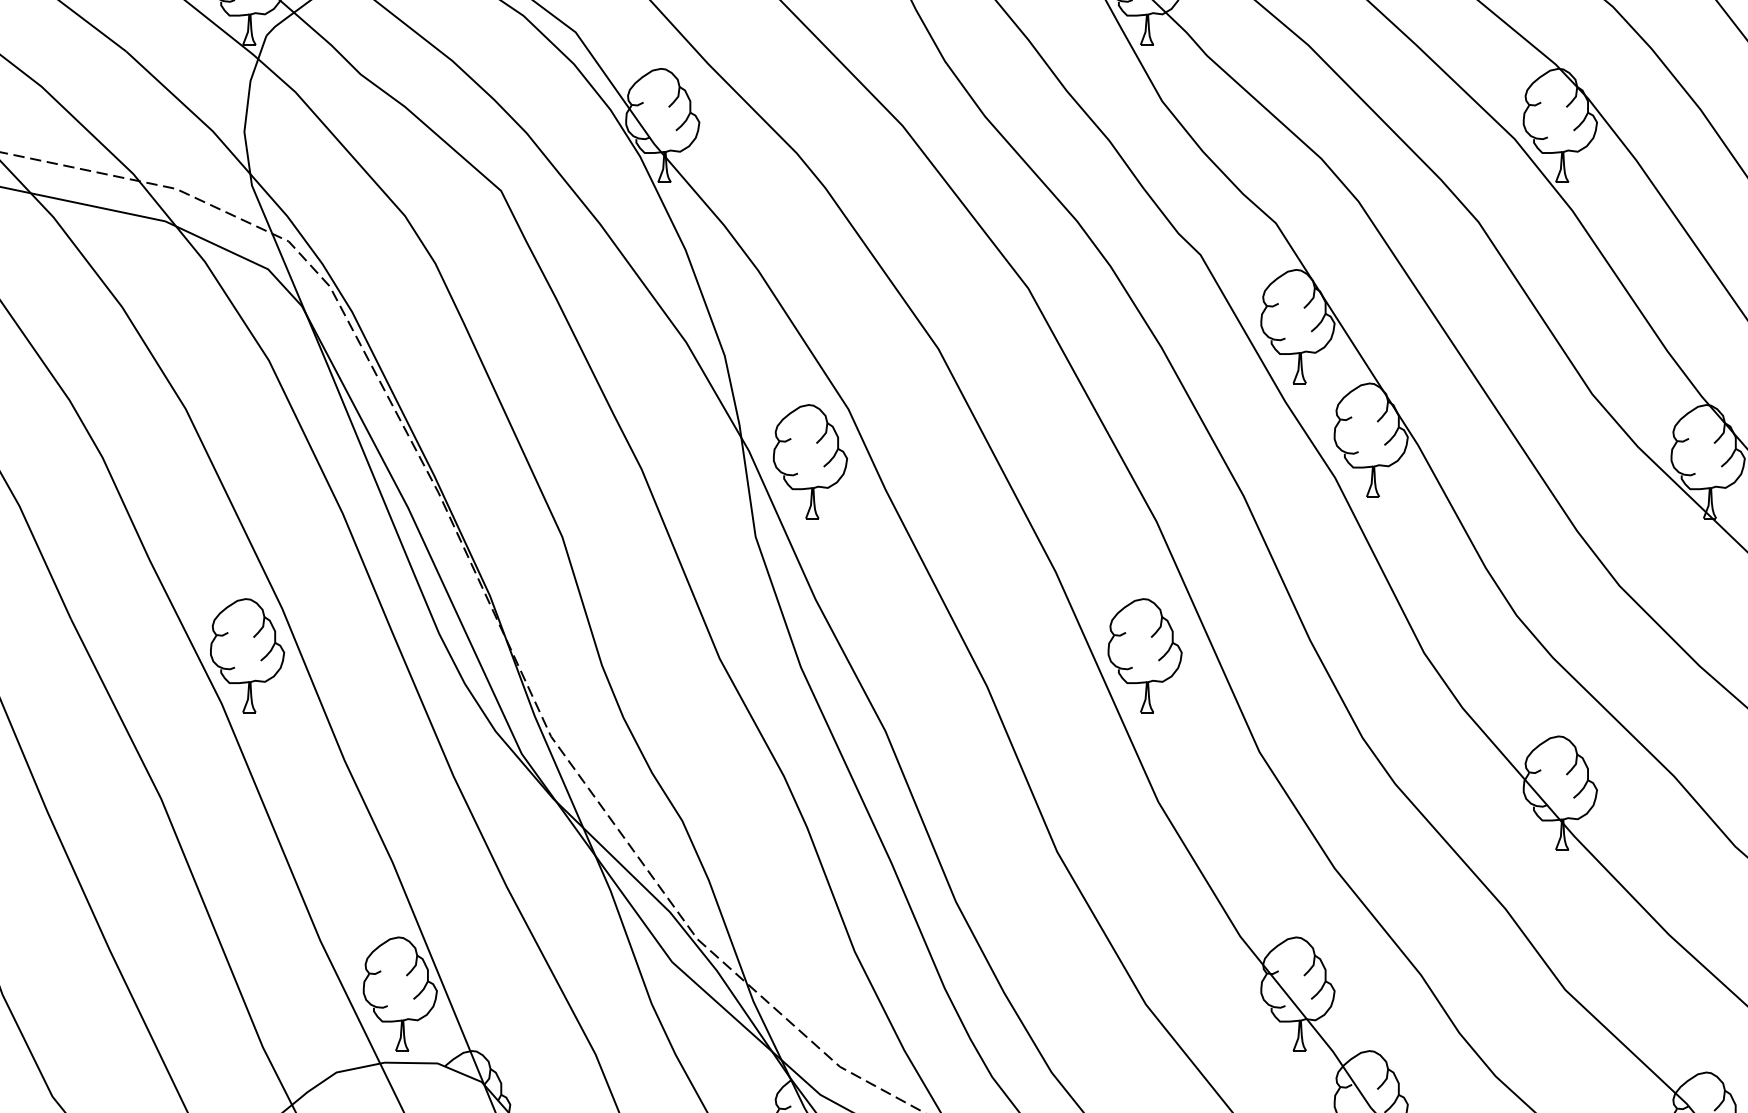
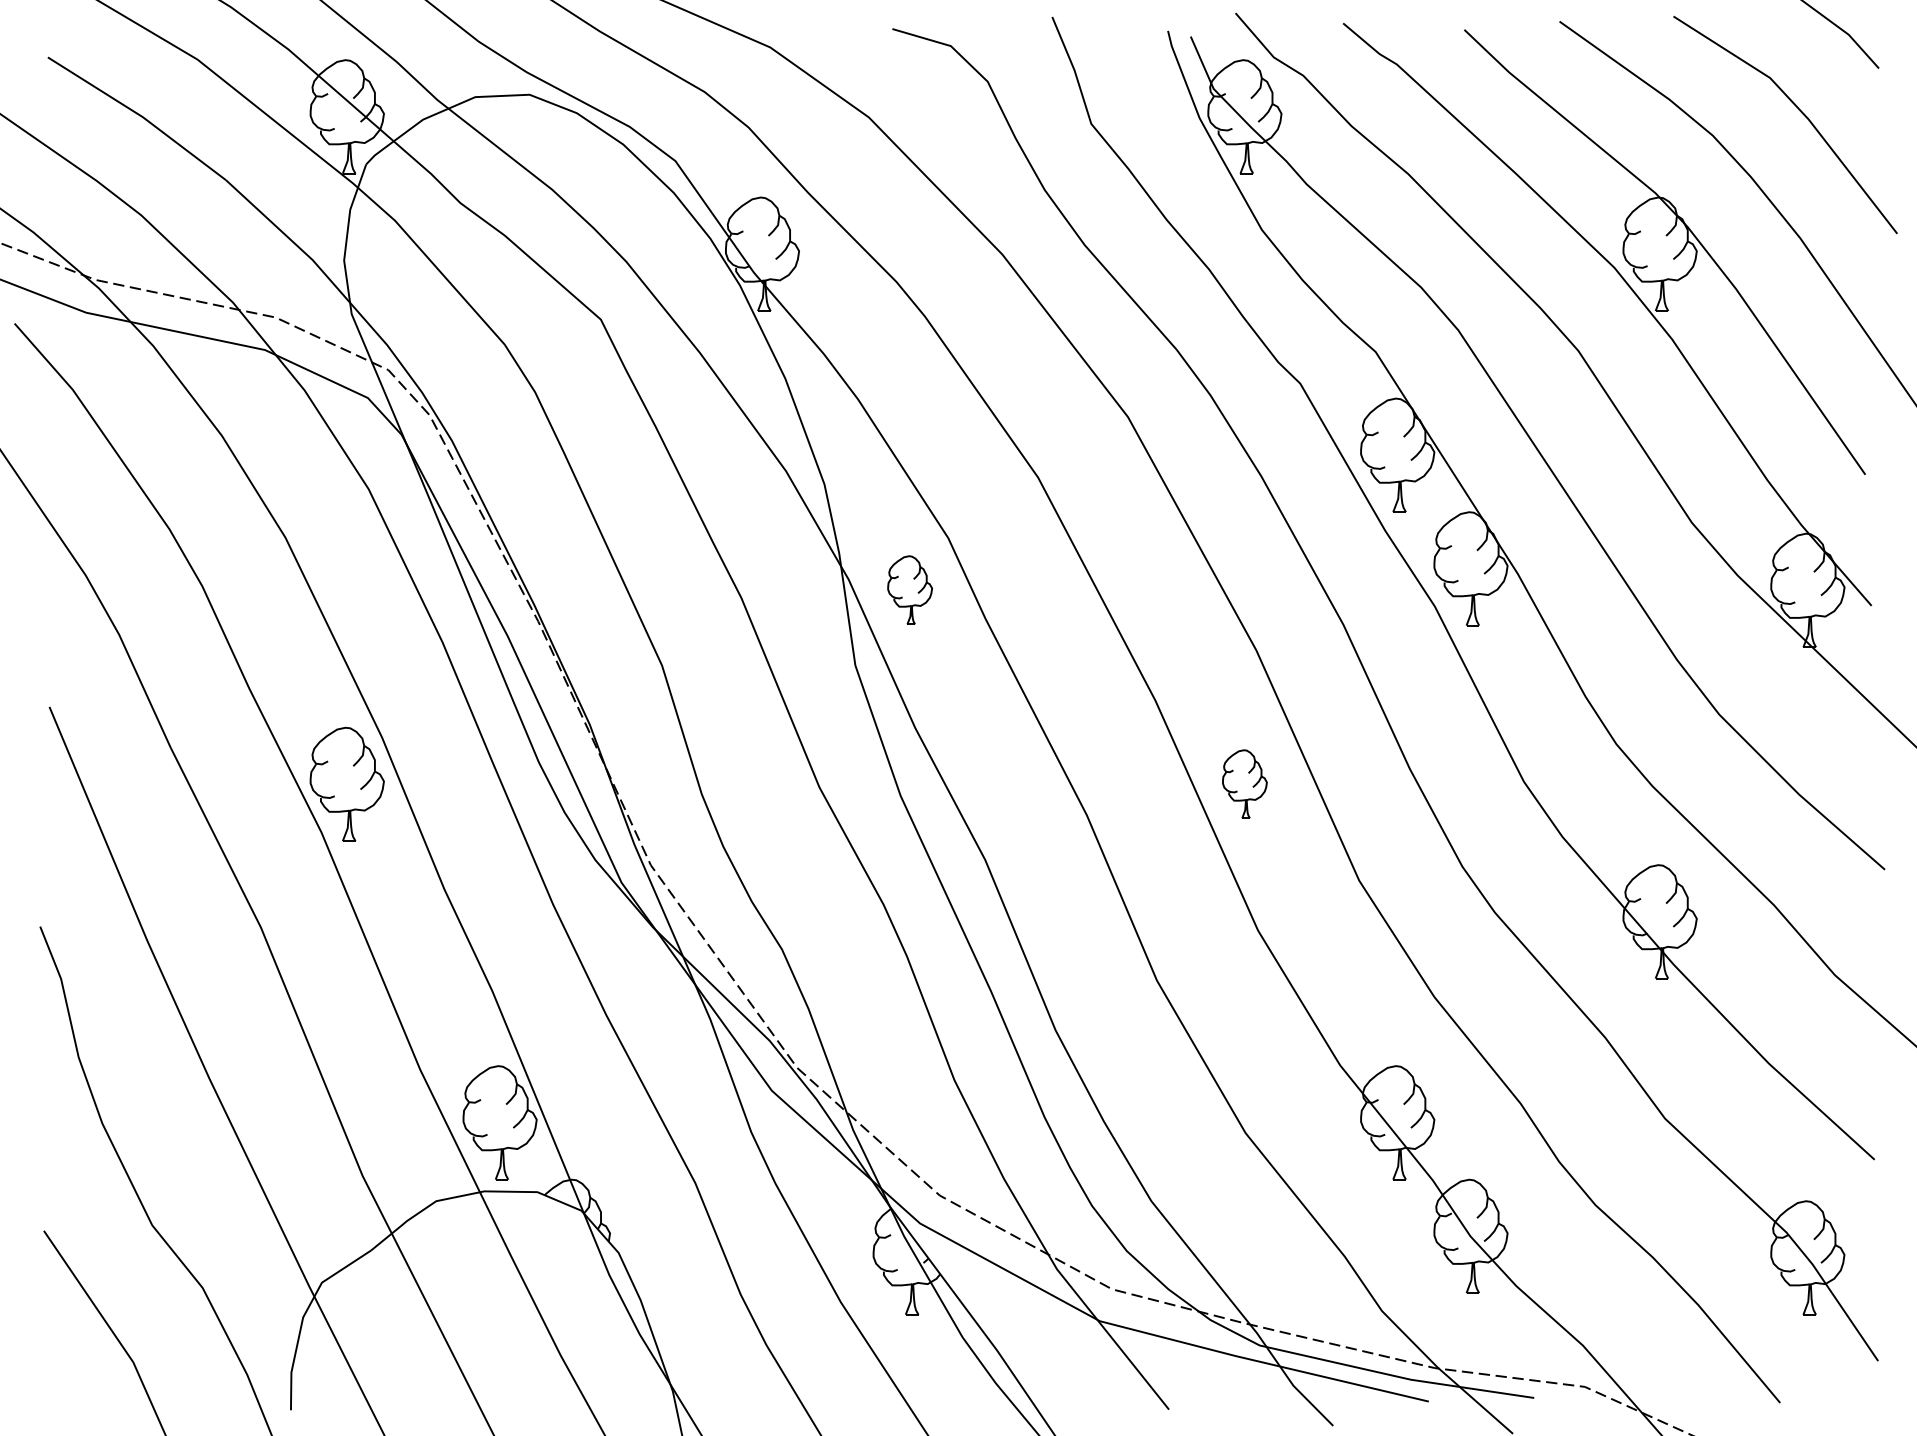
part: (809, 460) -> (909, 589), size x0.6
part: (1144, 654) -> (1244, 783), size x0.6

